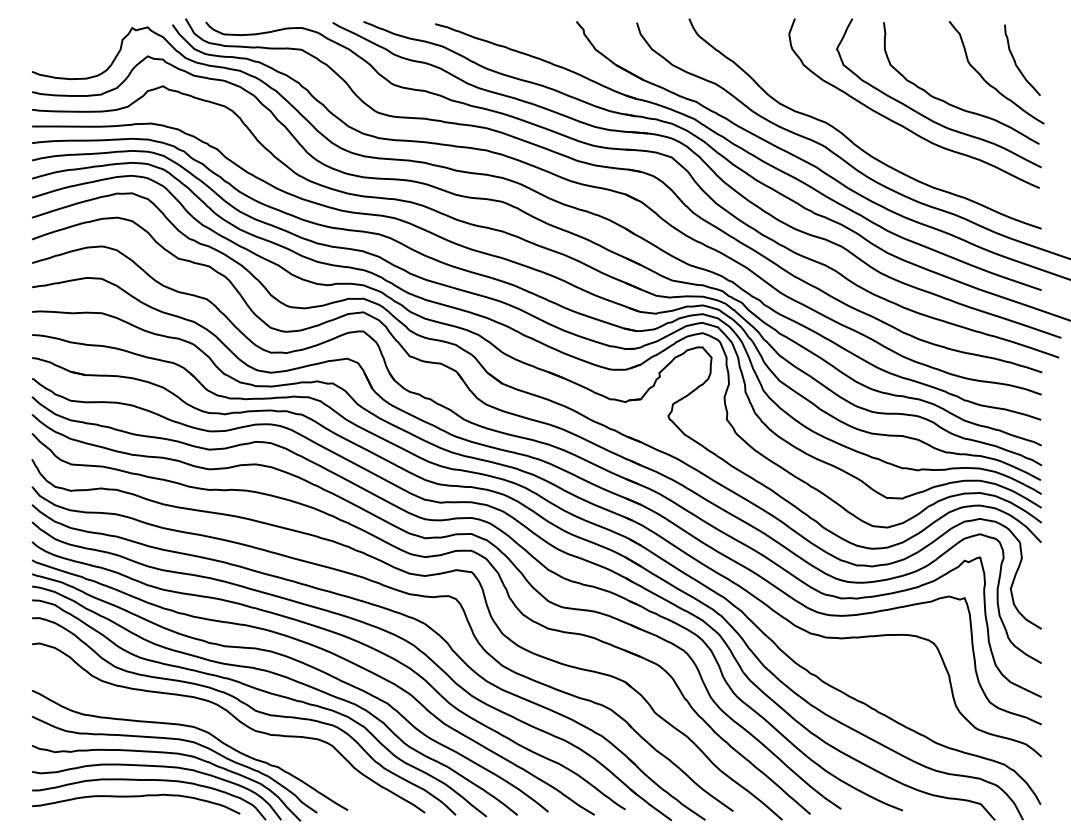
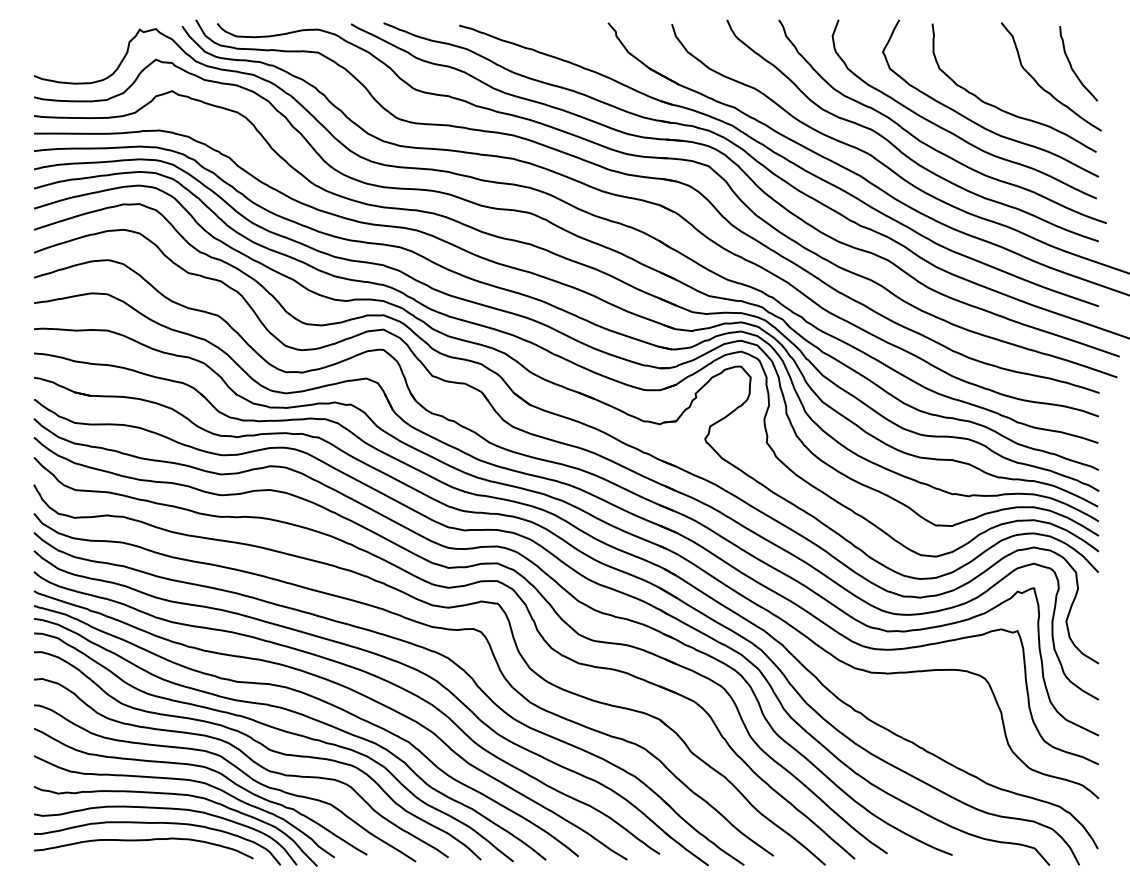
curve: (881, 137) -> (929, 145), added
curve: (222, 727) -> (234, 767), added

